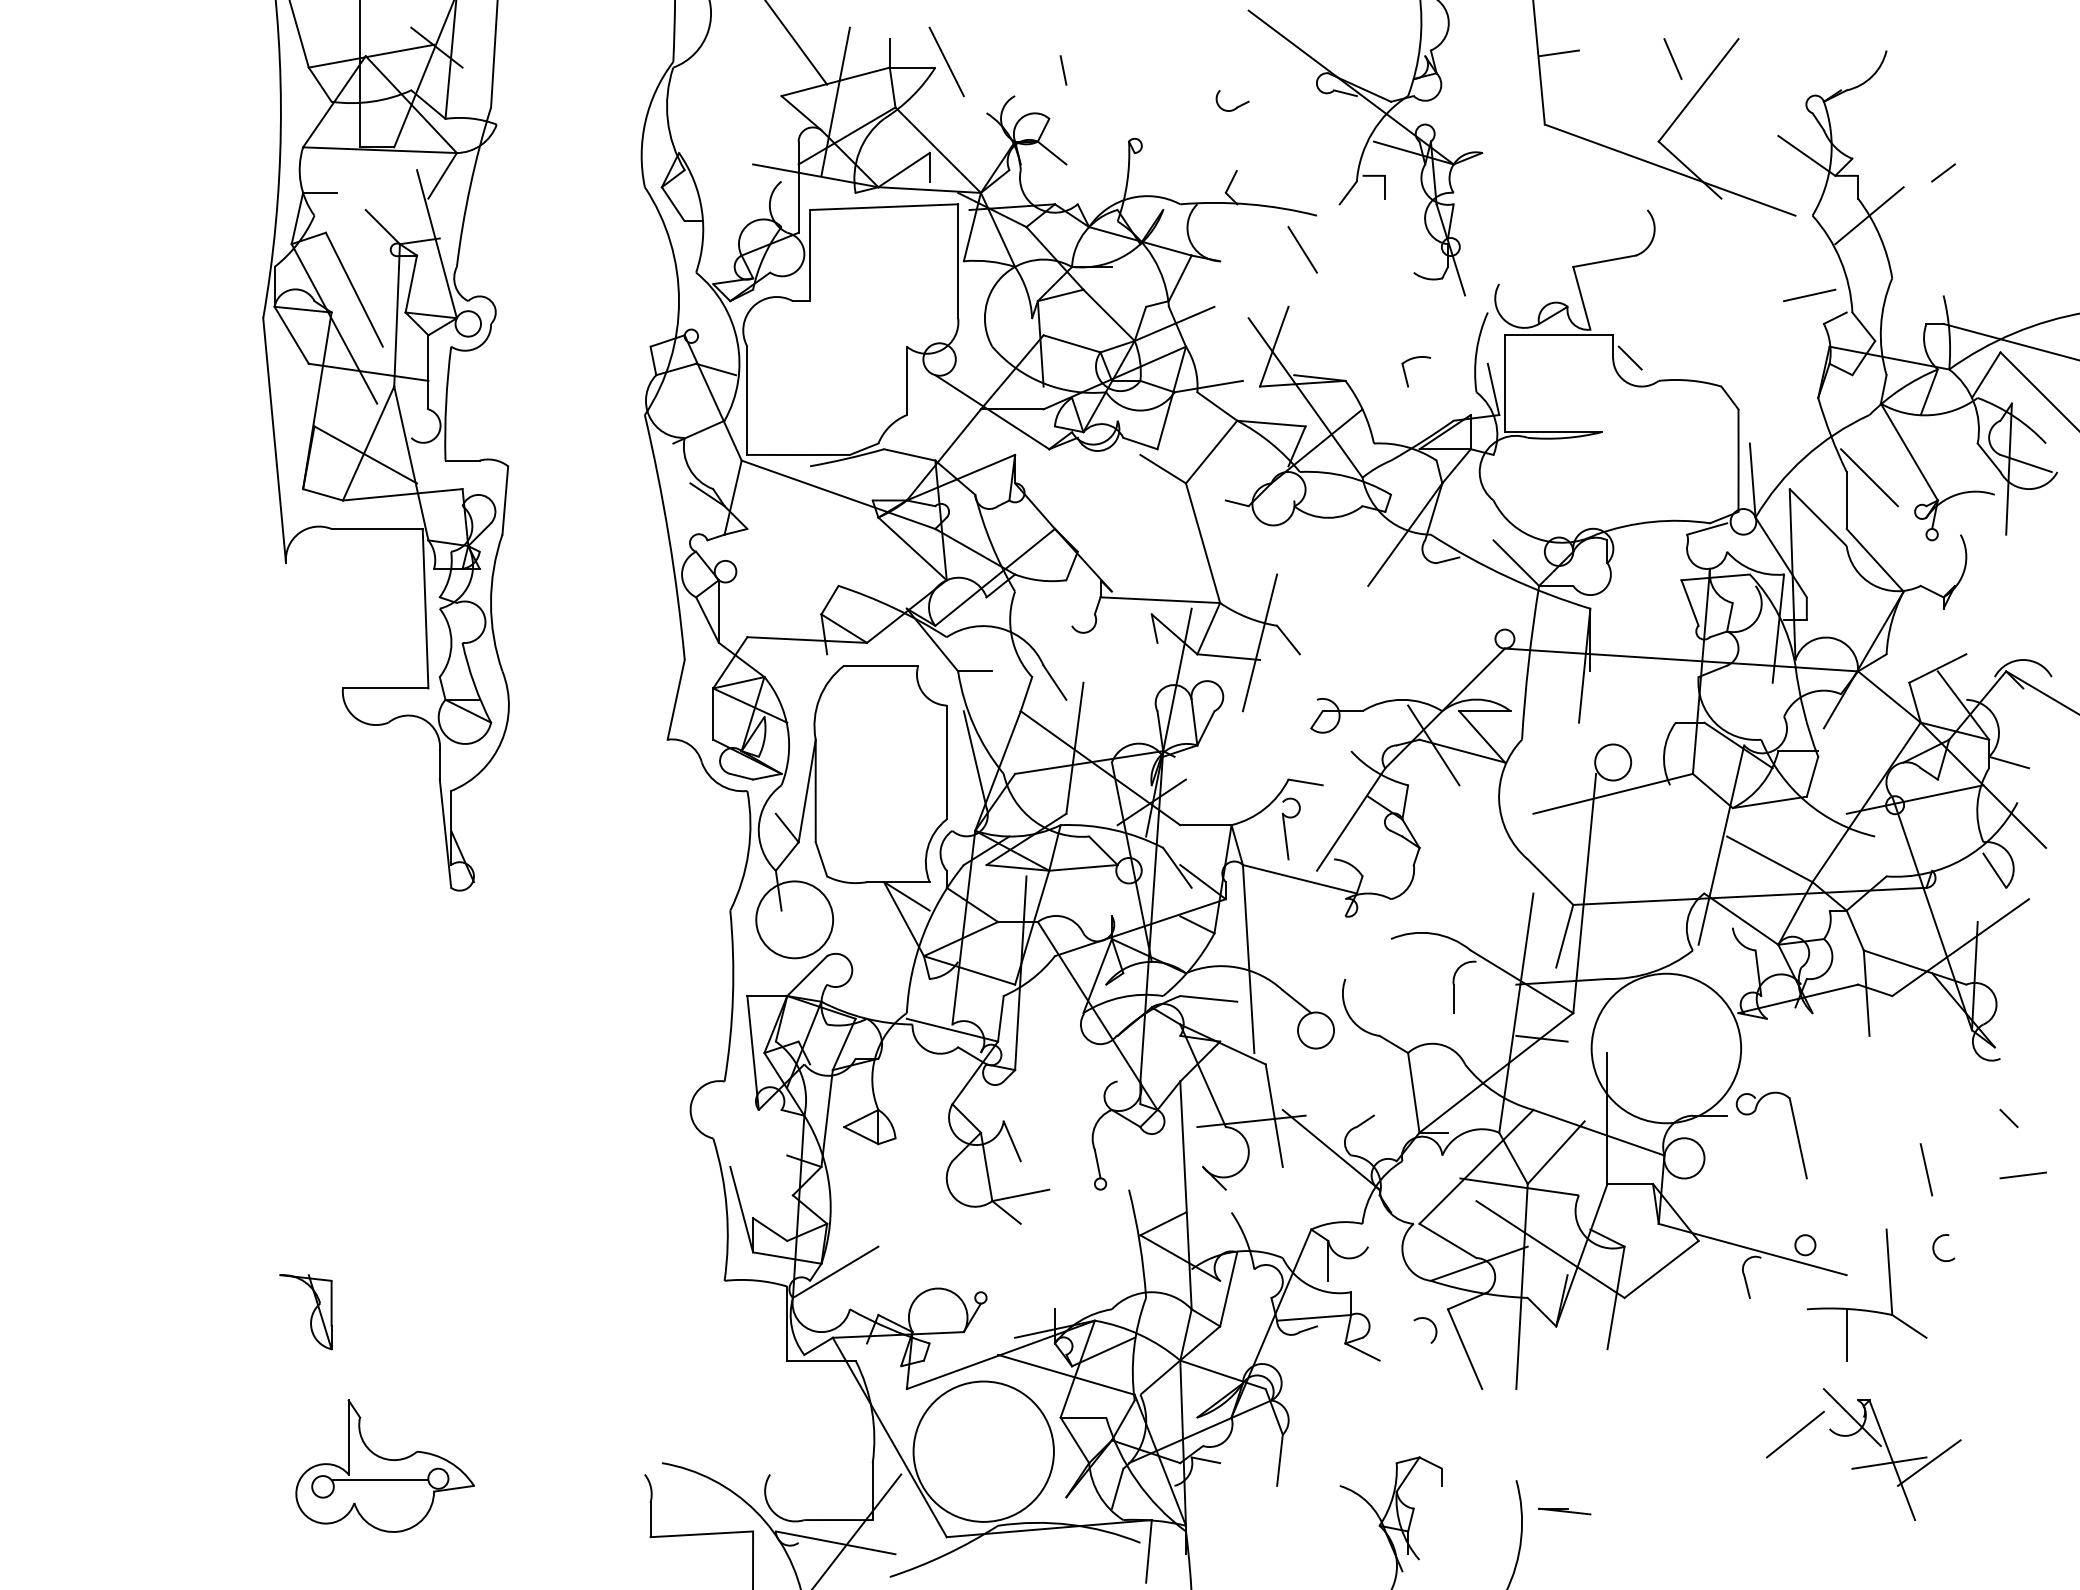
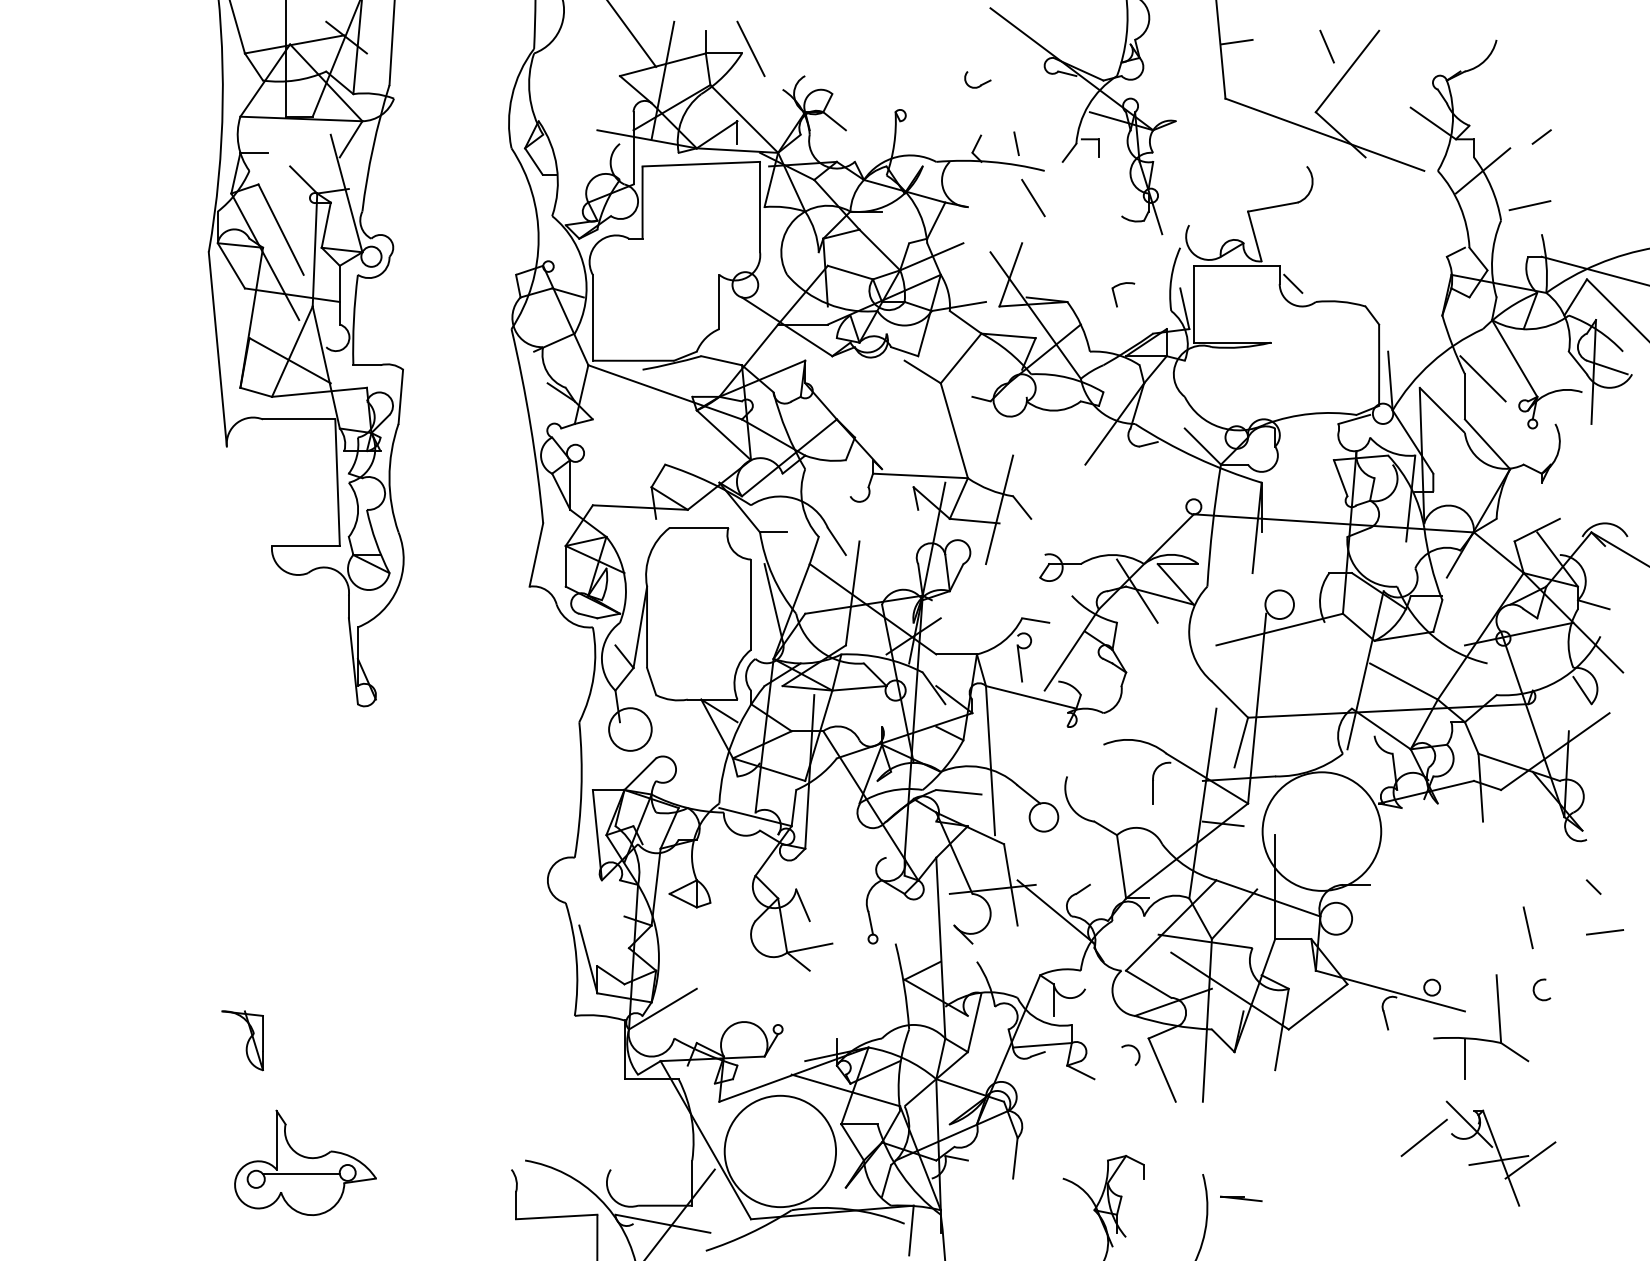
line: (1063, 70) -> (1016, 143), moved
line: (1809, 295) -> (1529, 205), moved
circle: (794, 919) -> (630, 729), size x0.7
part: (1795, 1131) -> (1424, 897), removed

